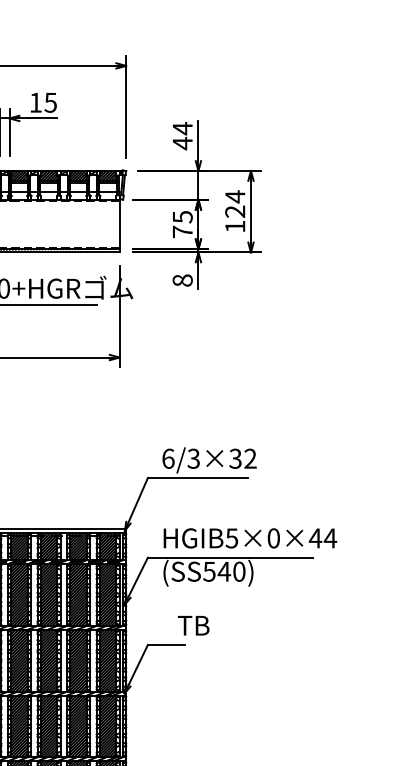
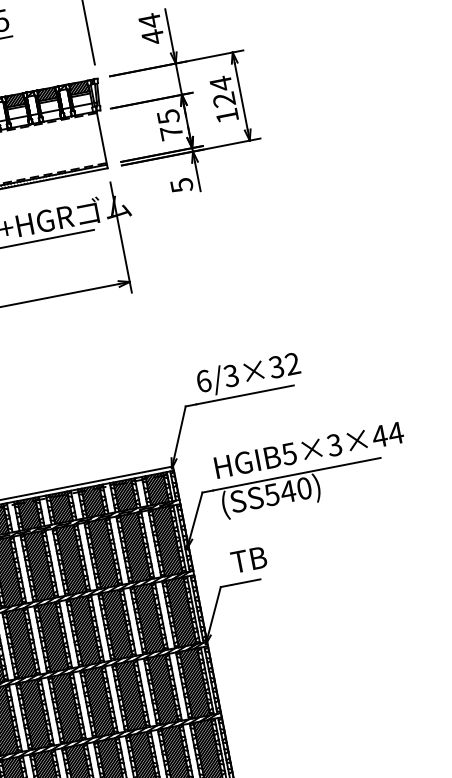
text: (182, 280) -> (181, 185), 8 -> 5
text: (273, 538) -> (334, 445), HGIB5×0×44 -> HGIB5×3×44
text: (193, 625) -> (248, 559), moved

